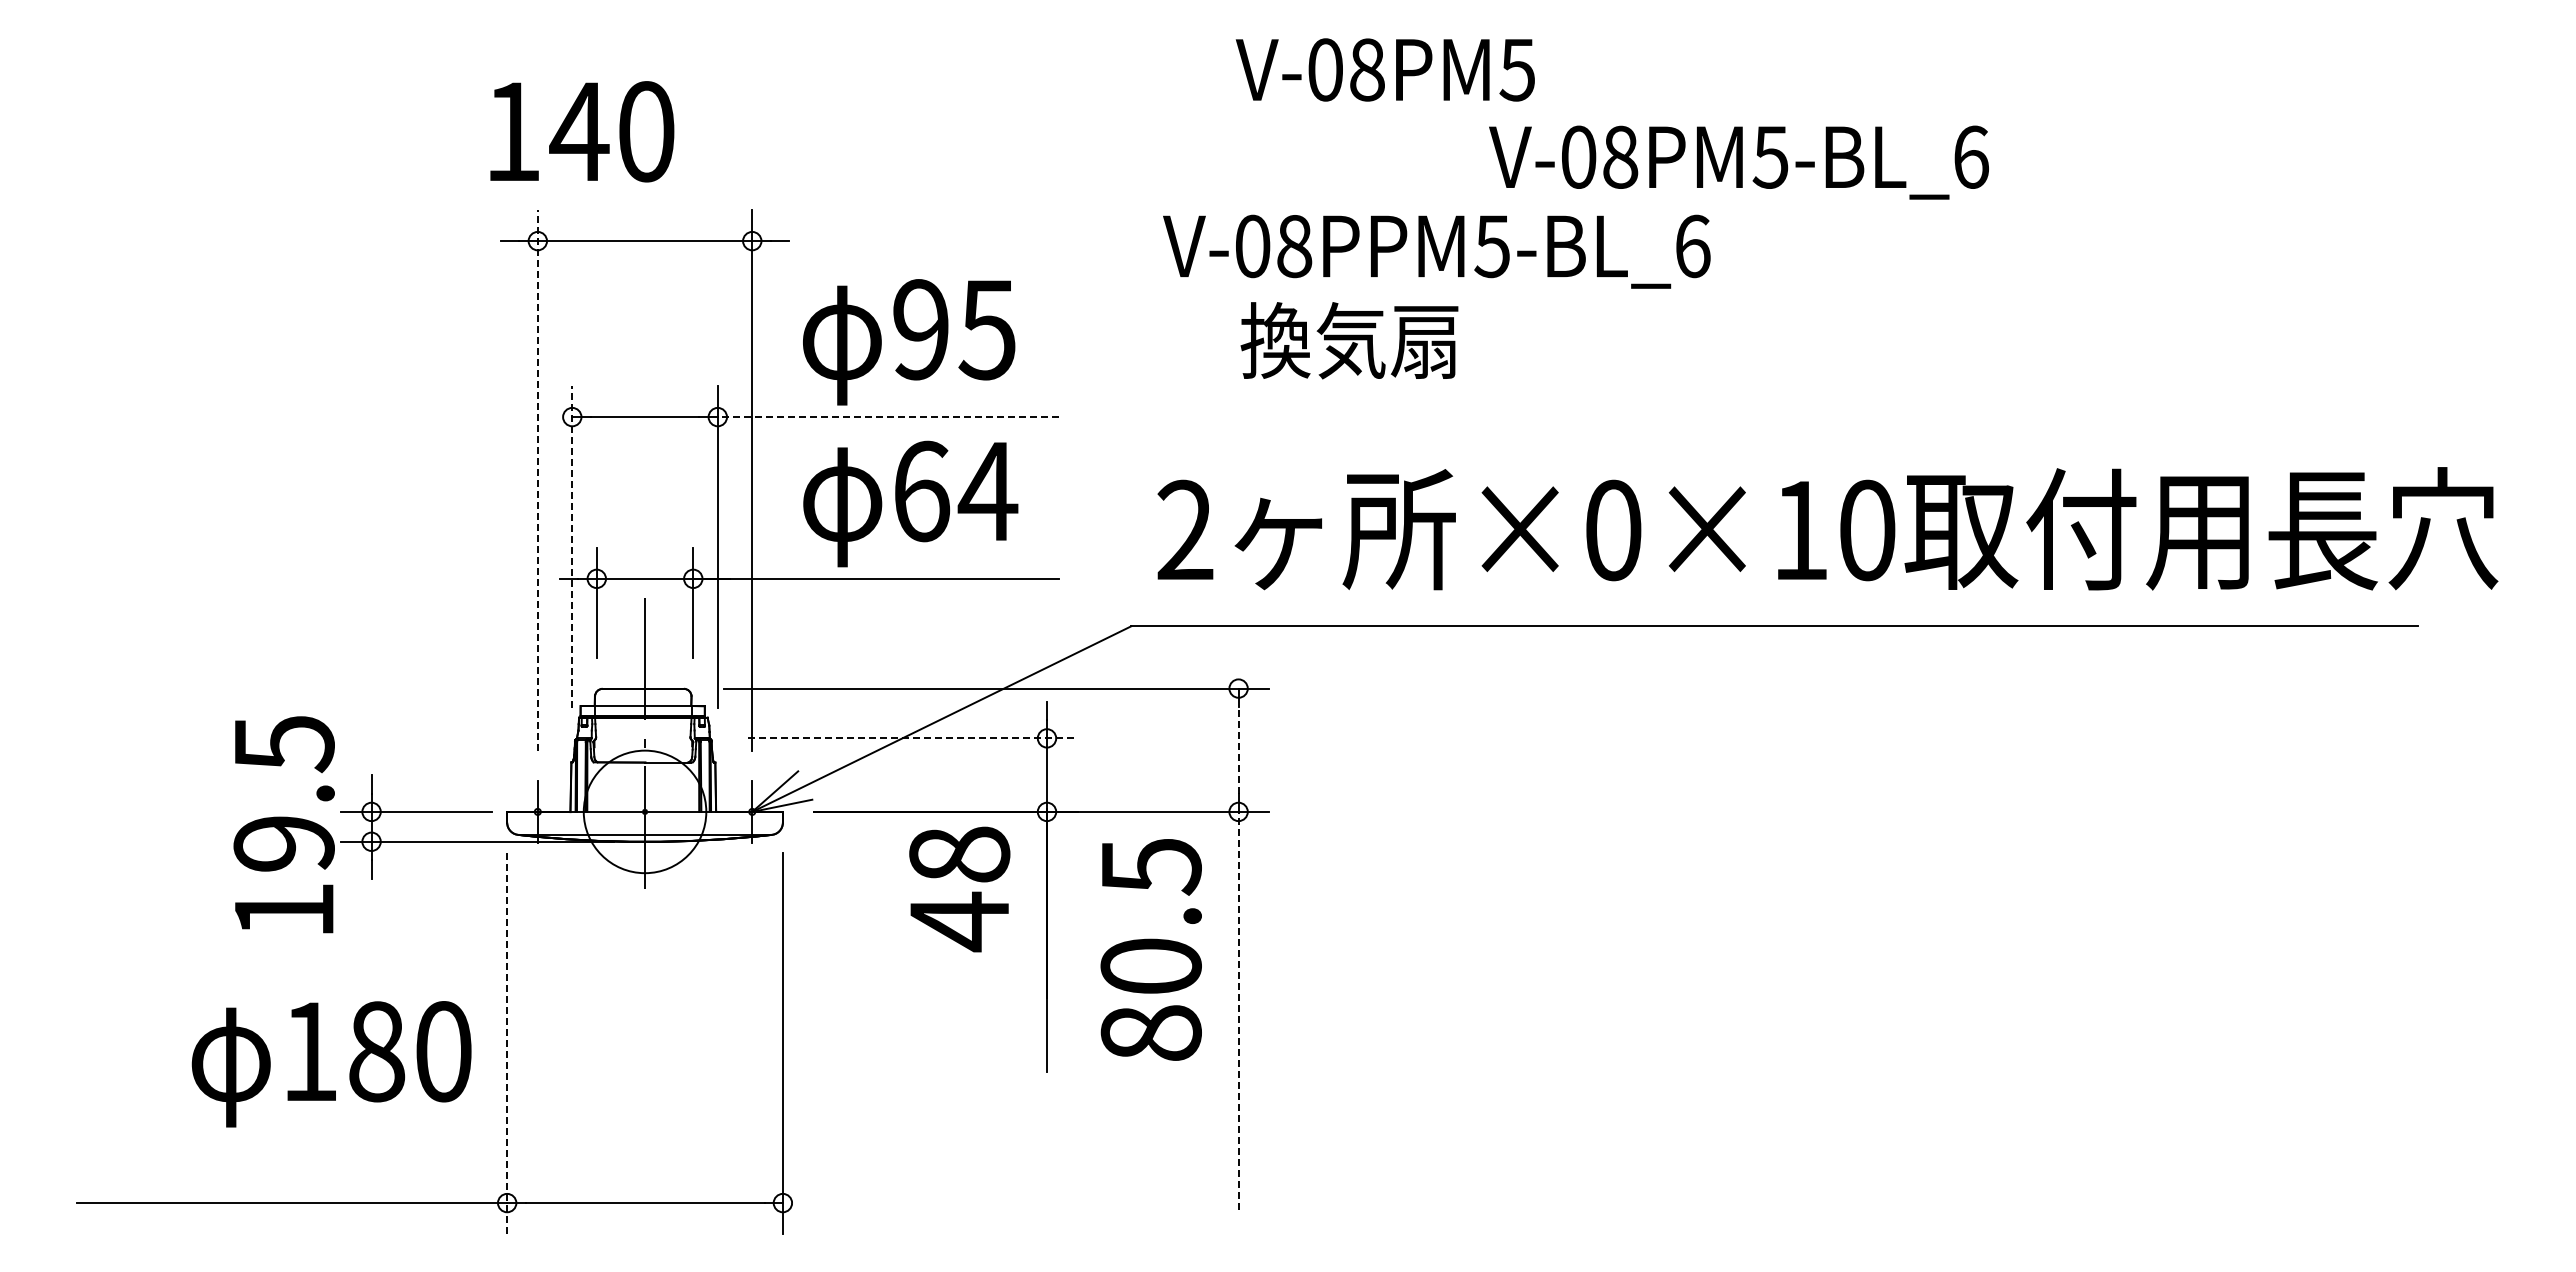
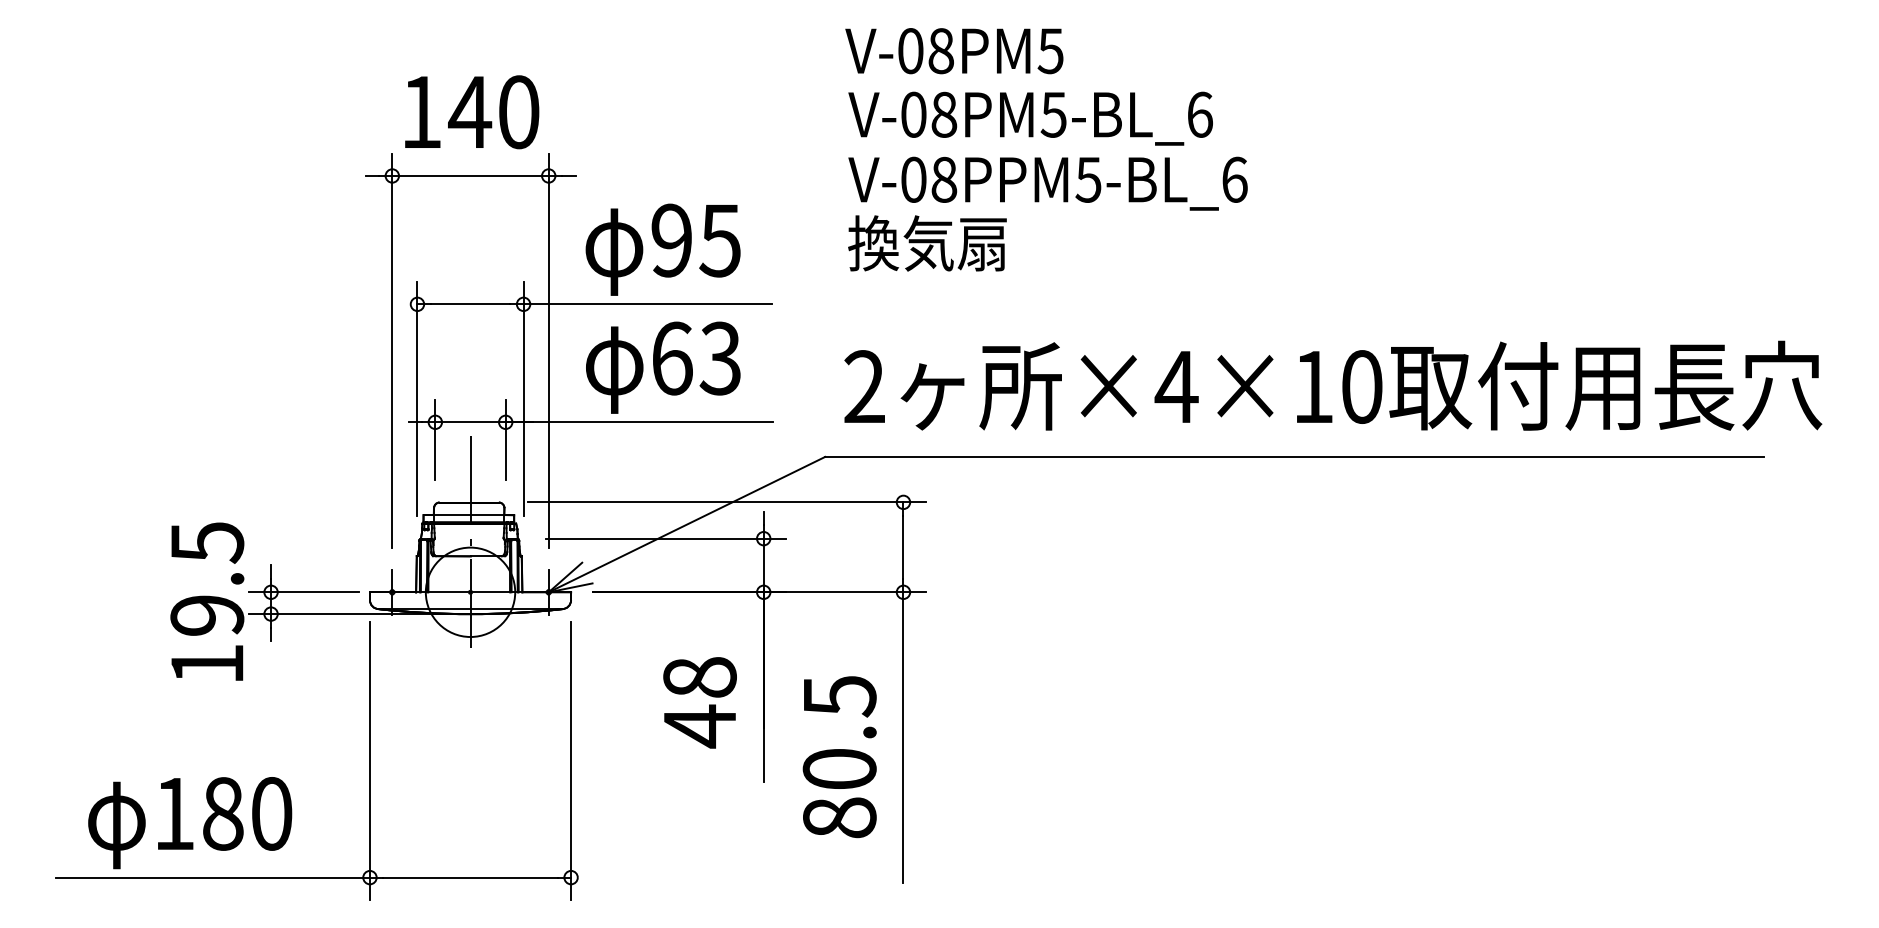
text: (1384, 69) -> (953, 50), moved
text: (582, 131) -> (472, 112), moved
text: (1738, 162) -> (1030, 118), moved
text: (1349, 340) -> (927, 243), moved
line: (888, 417) -> (648, 304), dashed -> solid
line: (537, 480) -> (392, 350), dashed -> solid
text: (987, 491) -> (720, 358), 64 -> 63
text: (1612, 530) -> (1176, 387), ×0×10 -> ×4×10
line: (572, 547) -> (417, 399), dashed -> solid
line: (913, 738) -> (666, 538), dashed -> solid
line: (1238, 749) -> (903, 546), dashed -> solid
text: (959, 889) -> (699, 702), moved
text: (1150, 949) -> (839, 756), moved
line: (1238, 1010) -> (903, 737), dashed -> solid
line: (507, 1043) -> (370, 761), dashed -> solid
text: (331, 1064) -> (190, 823), moved

